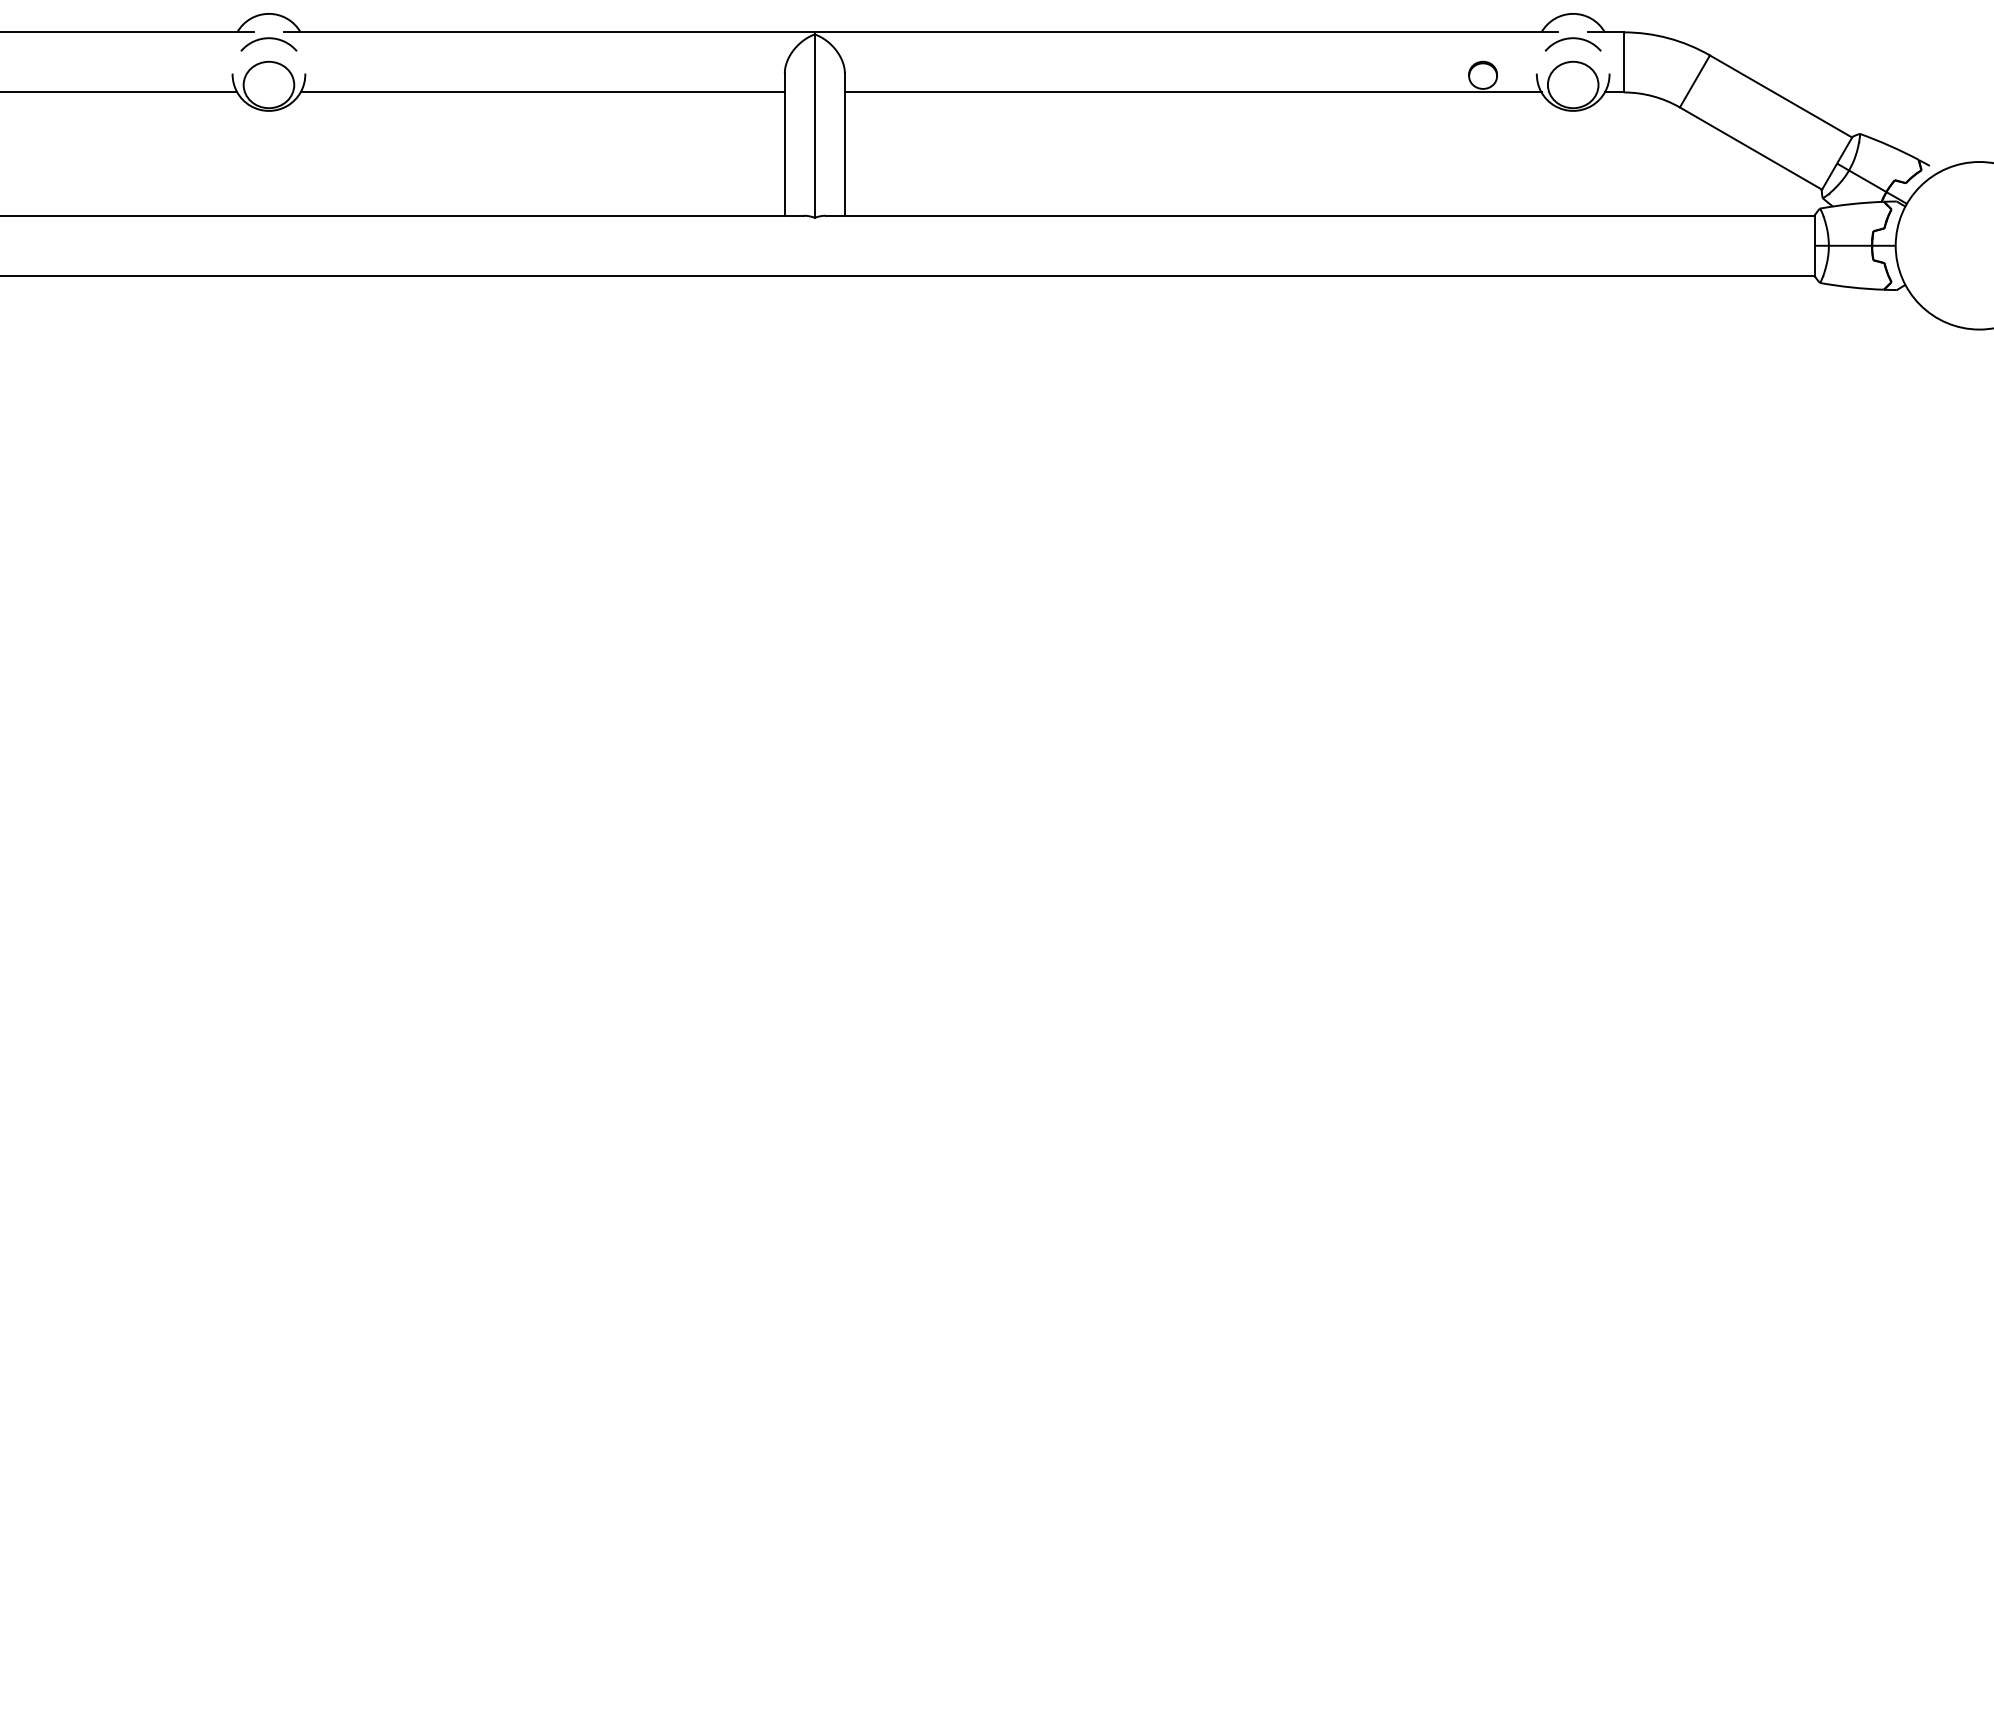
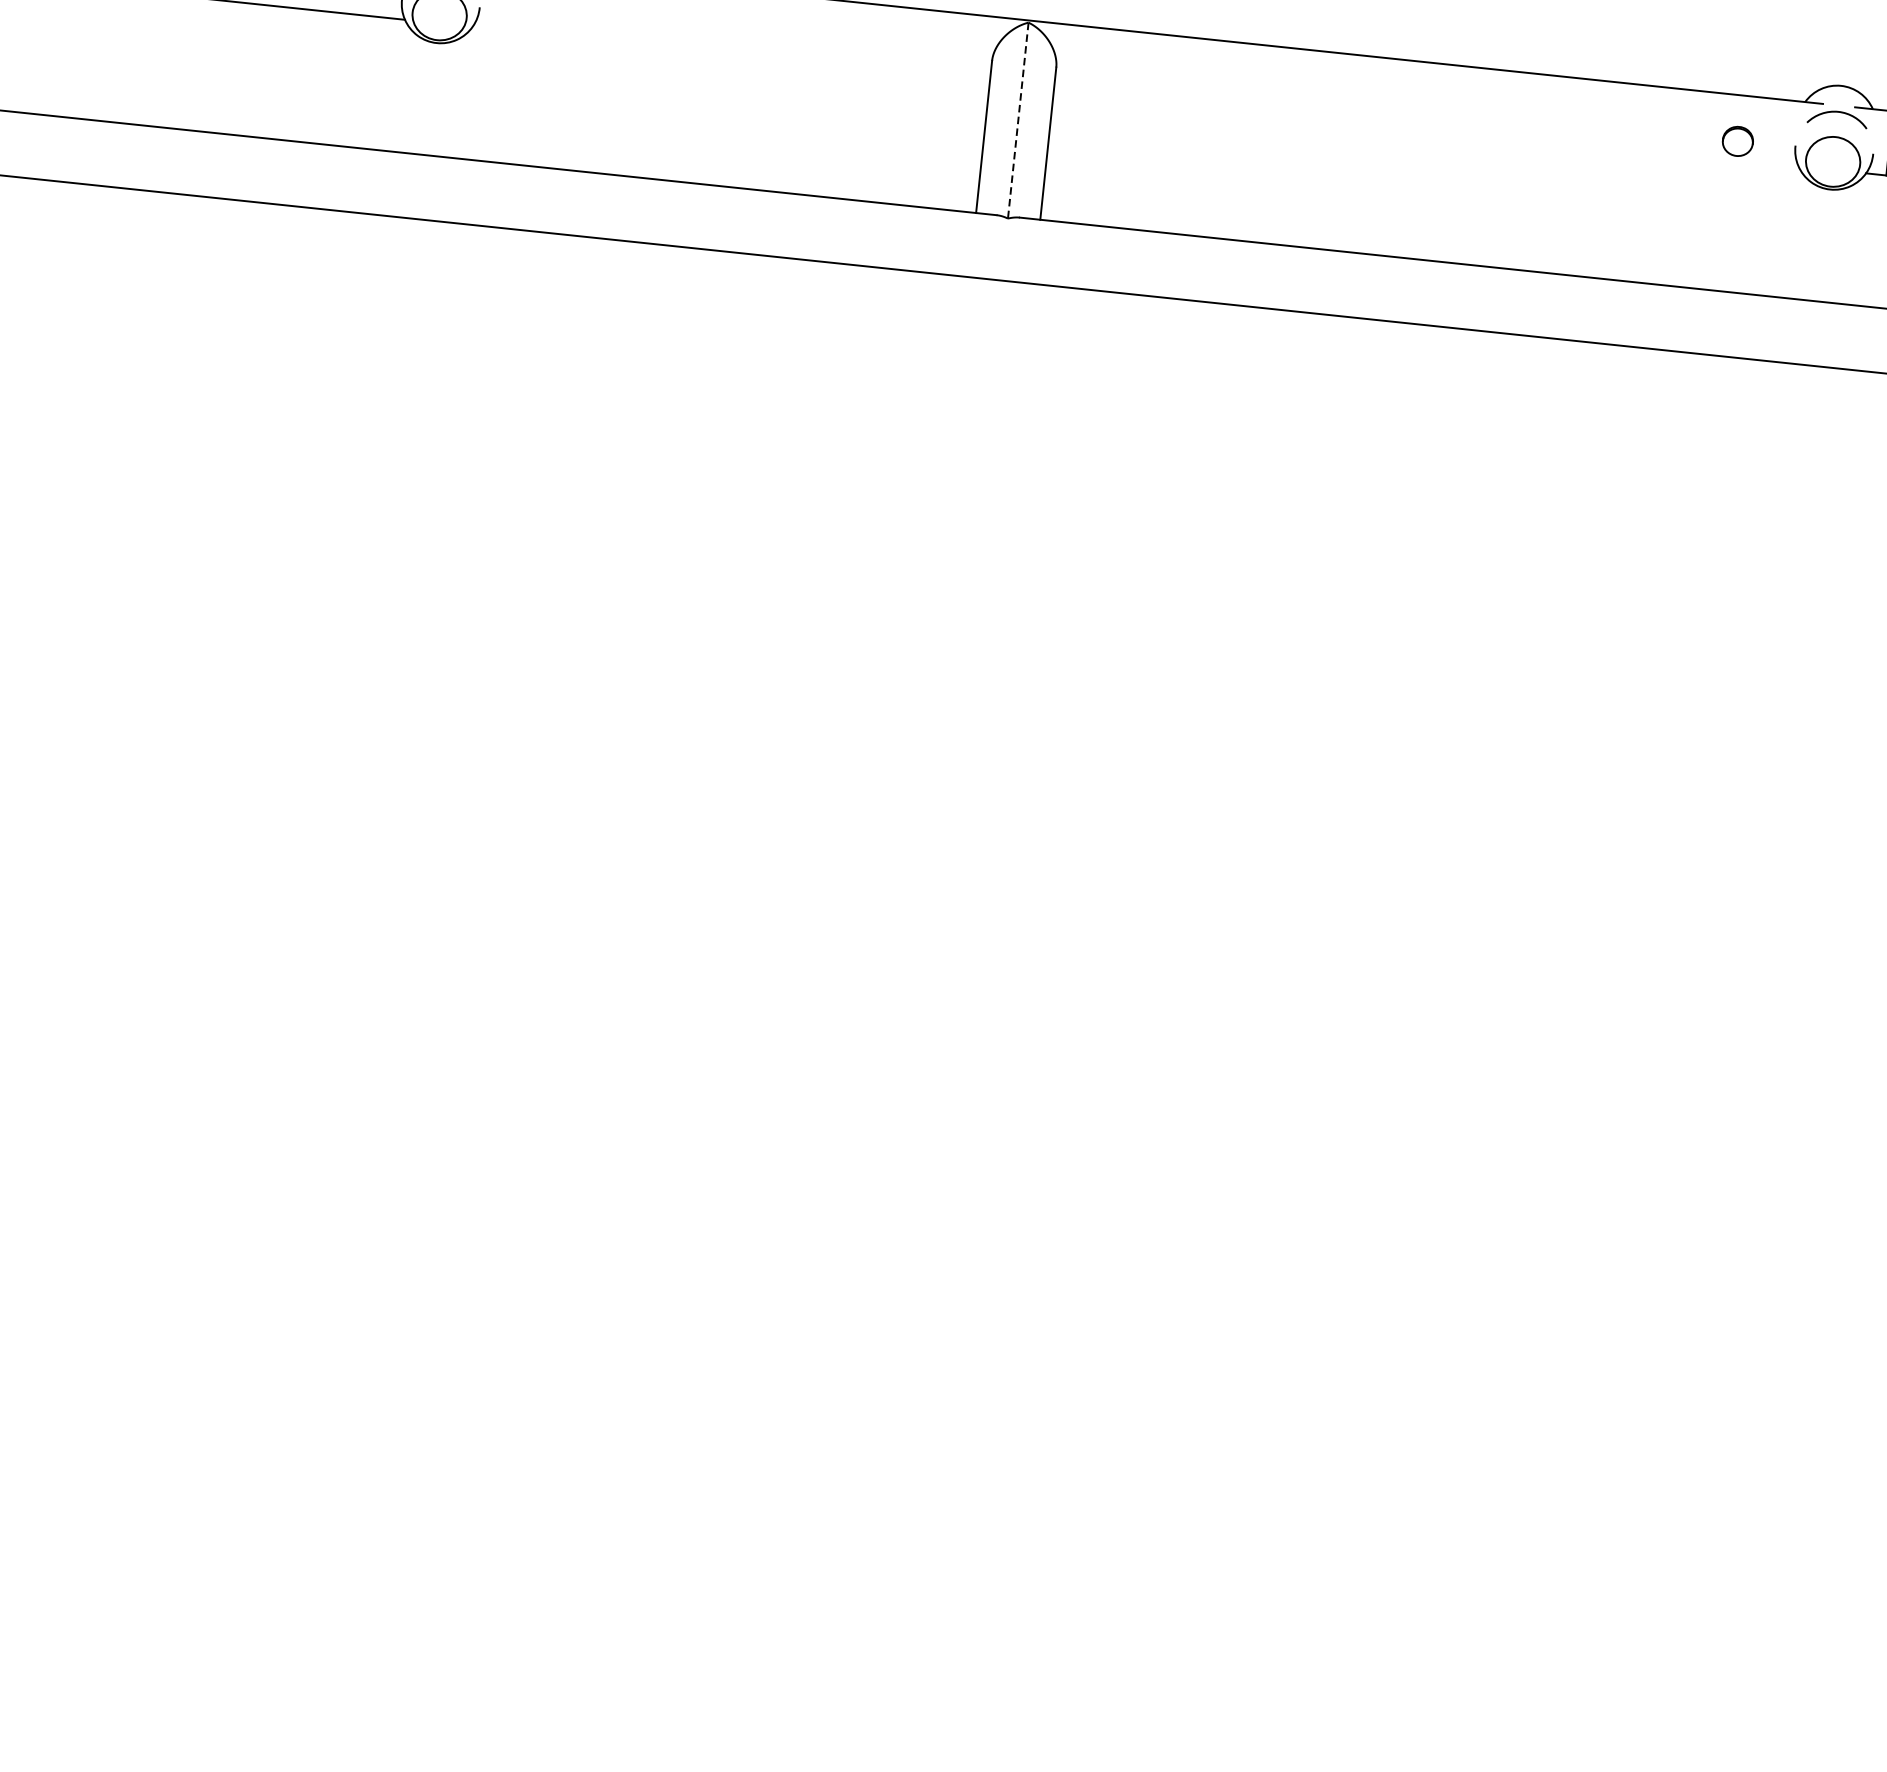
line: (542, 92) -> (731, 54), removed
line: (1192, 92) -> (1425, 127), removed
line: (814, 126) -> (1017, 121), solid -> dashed

